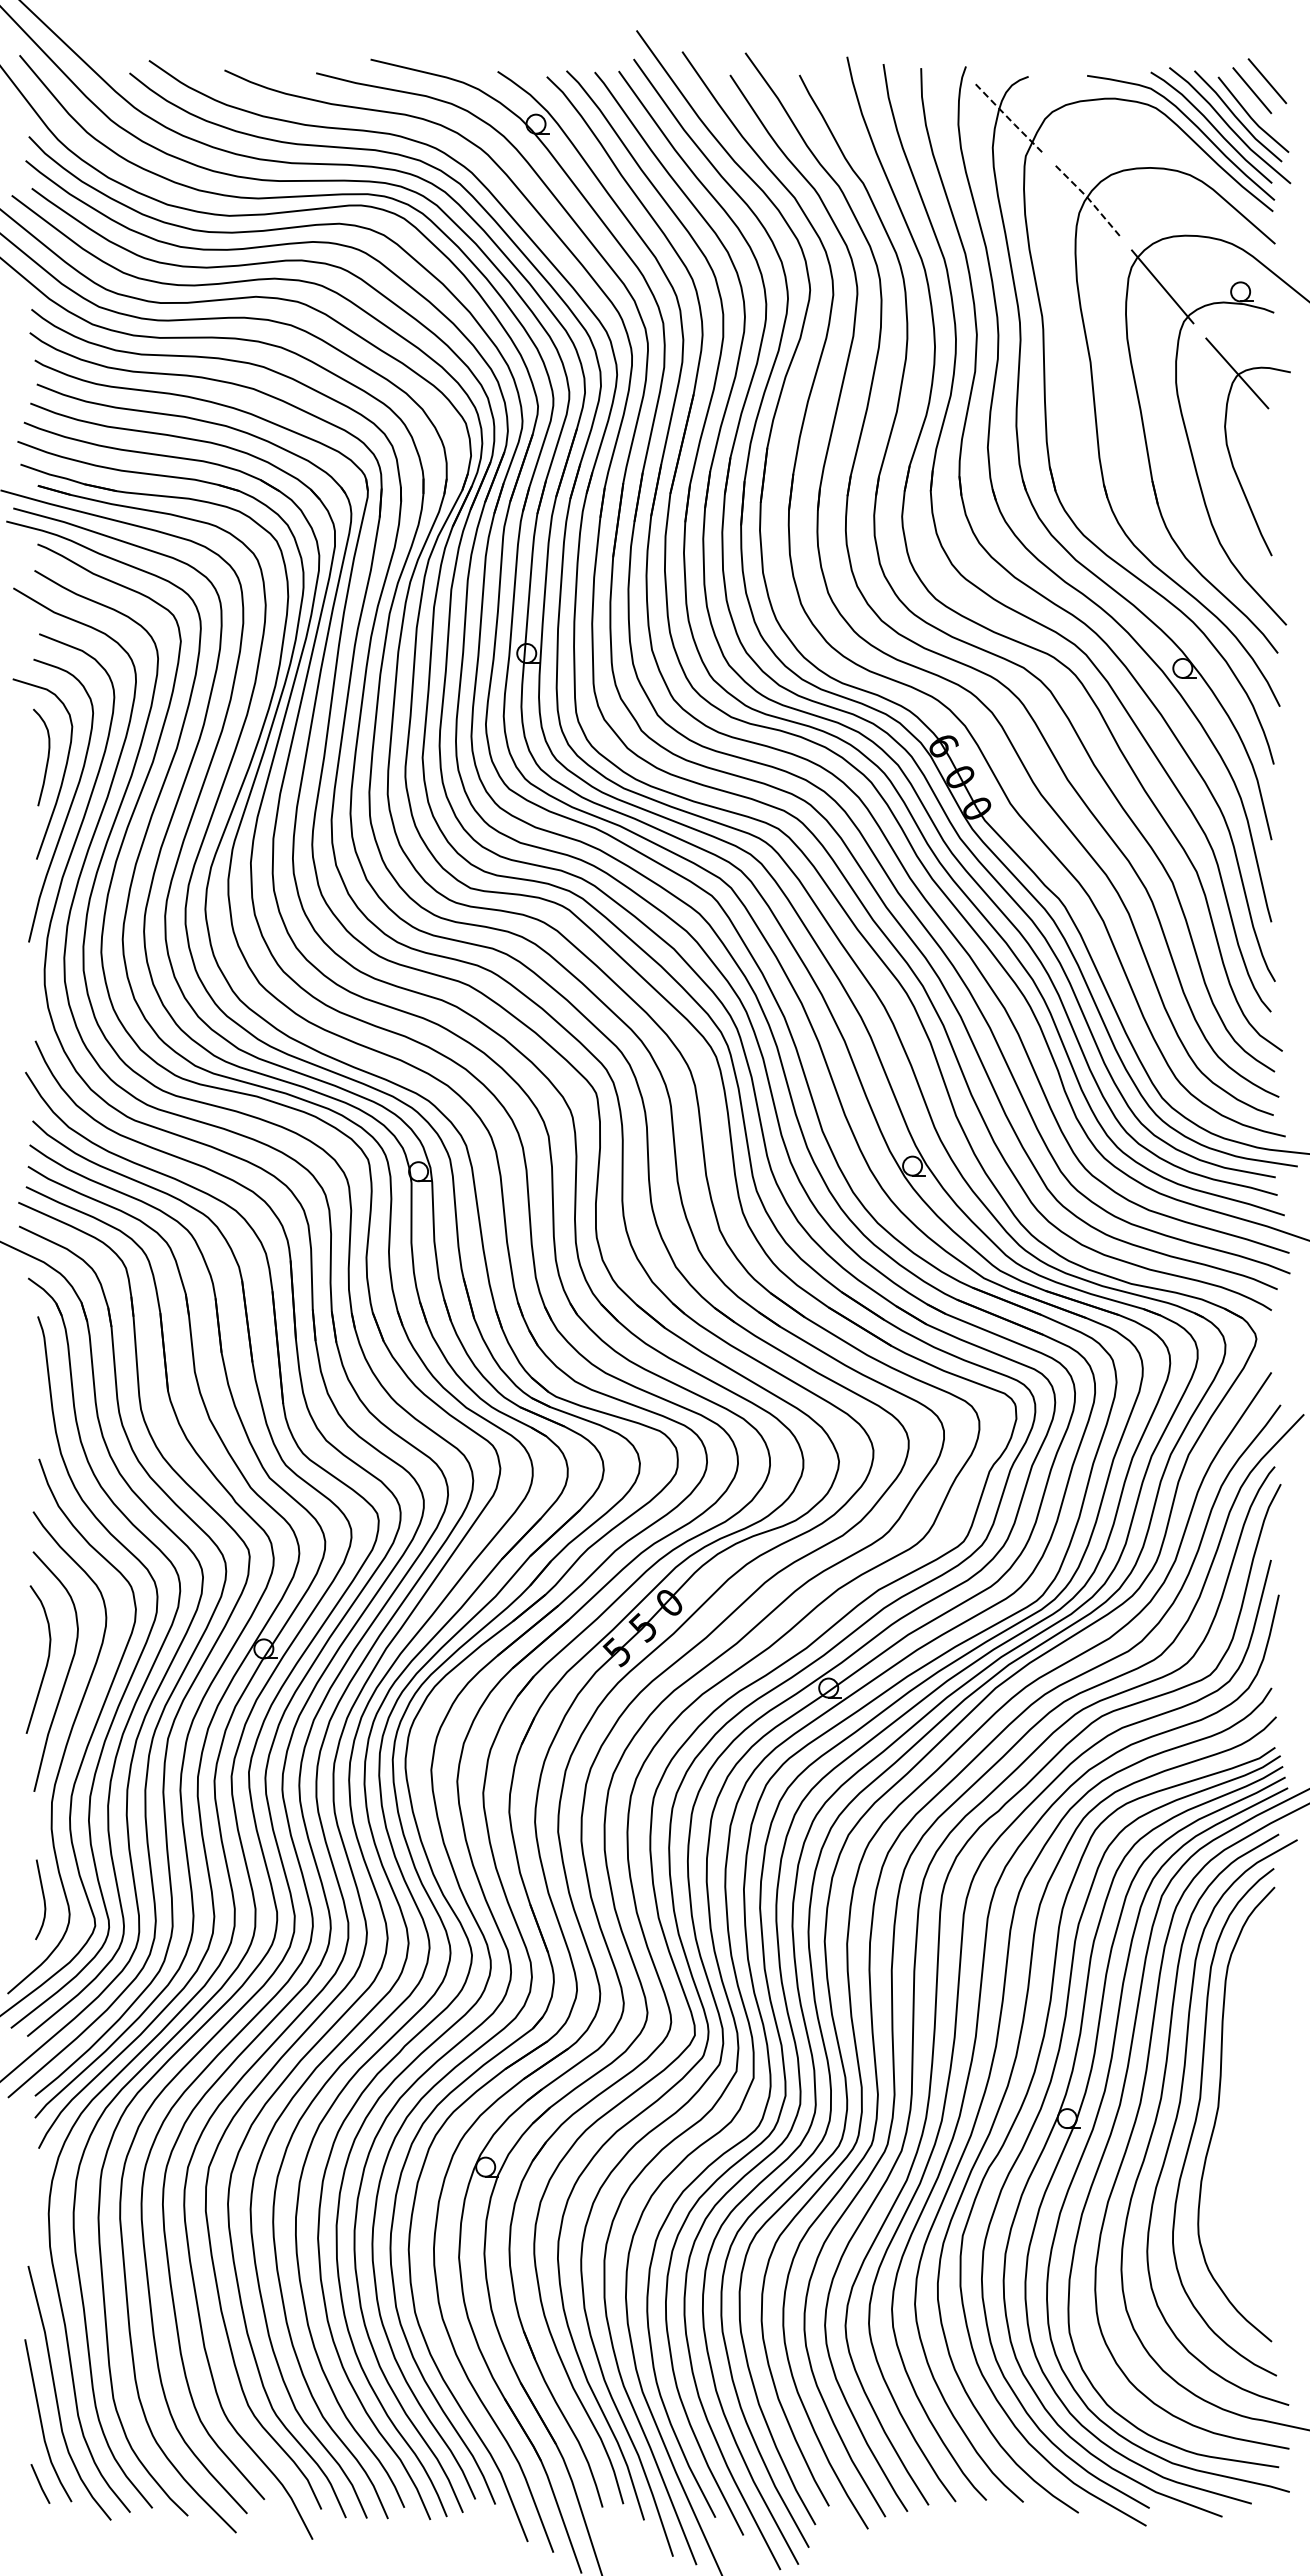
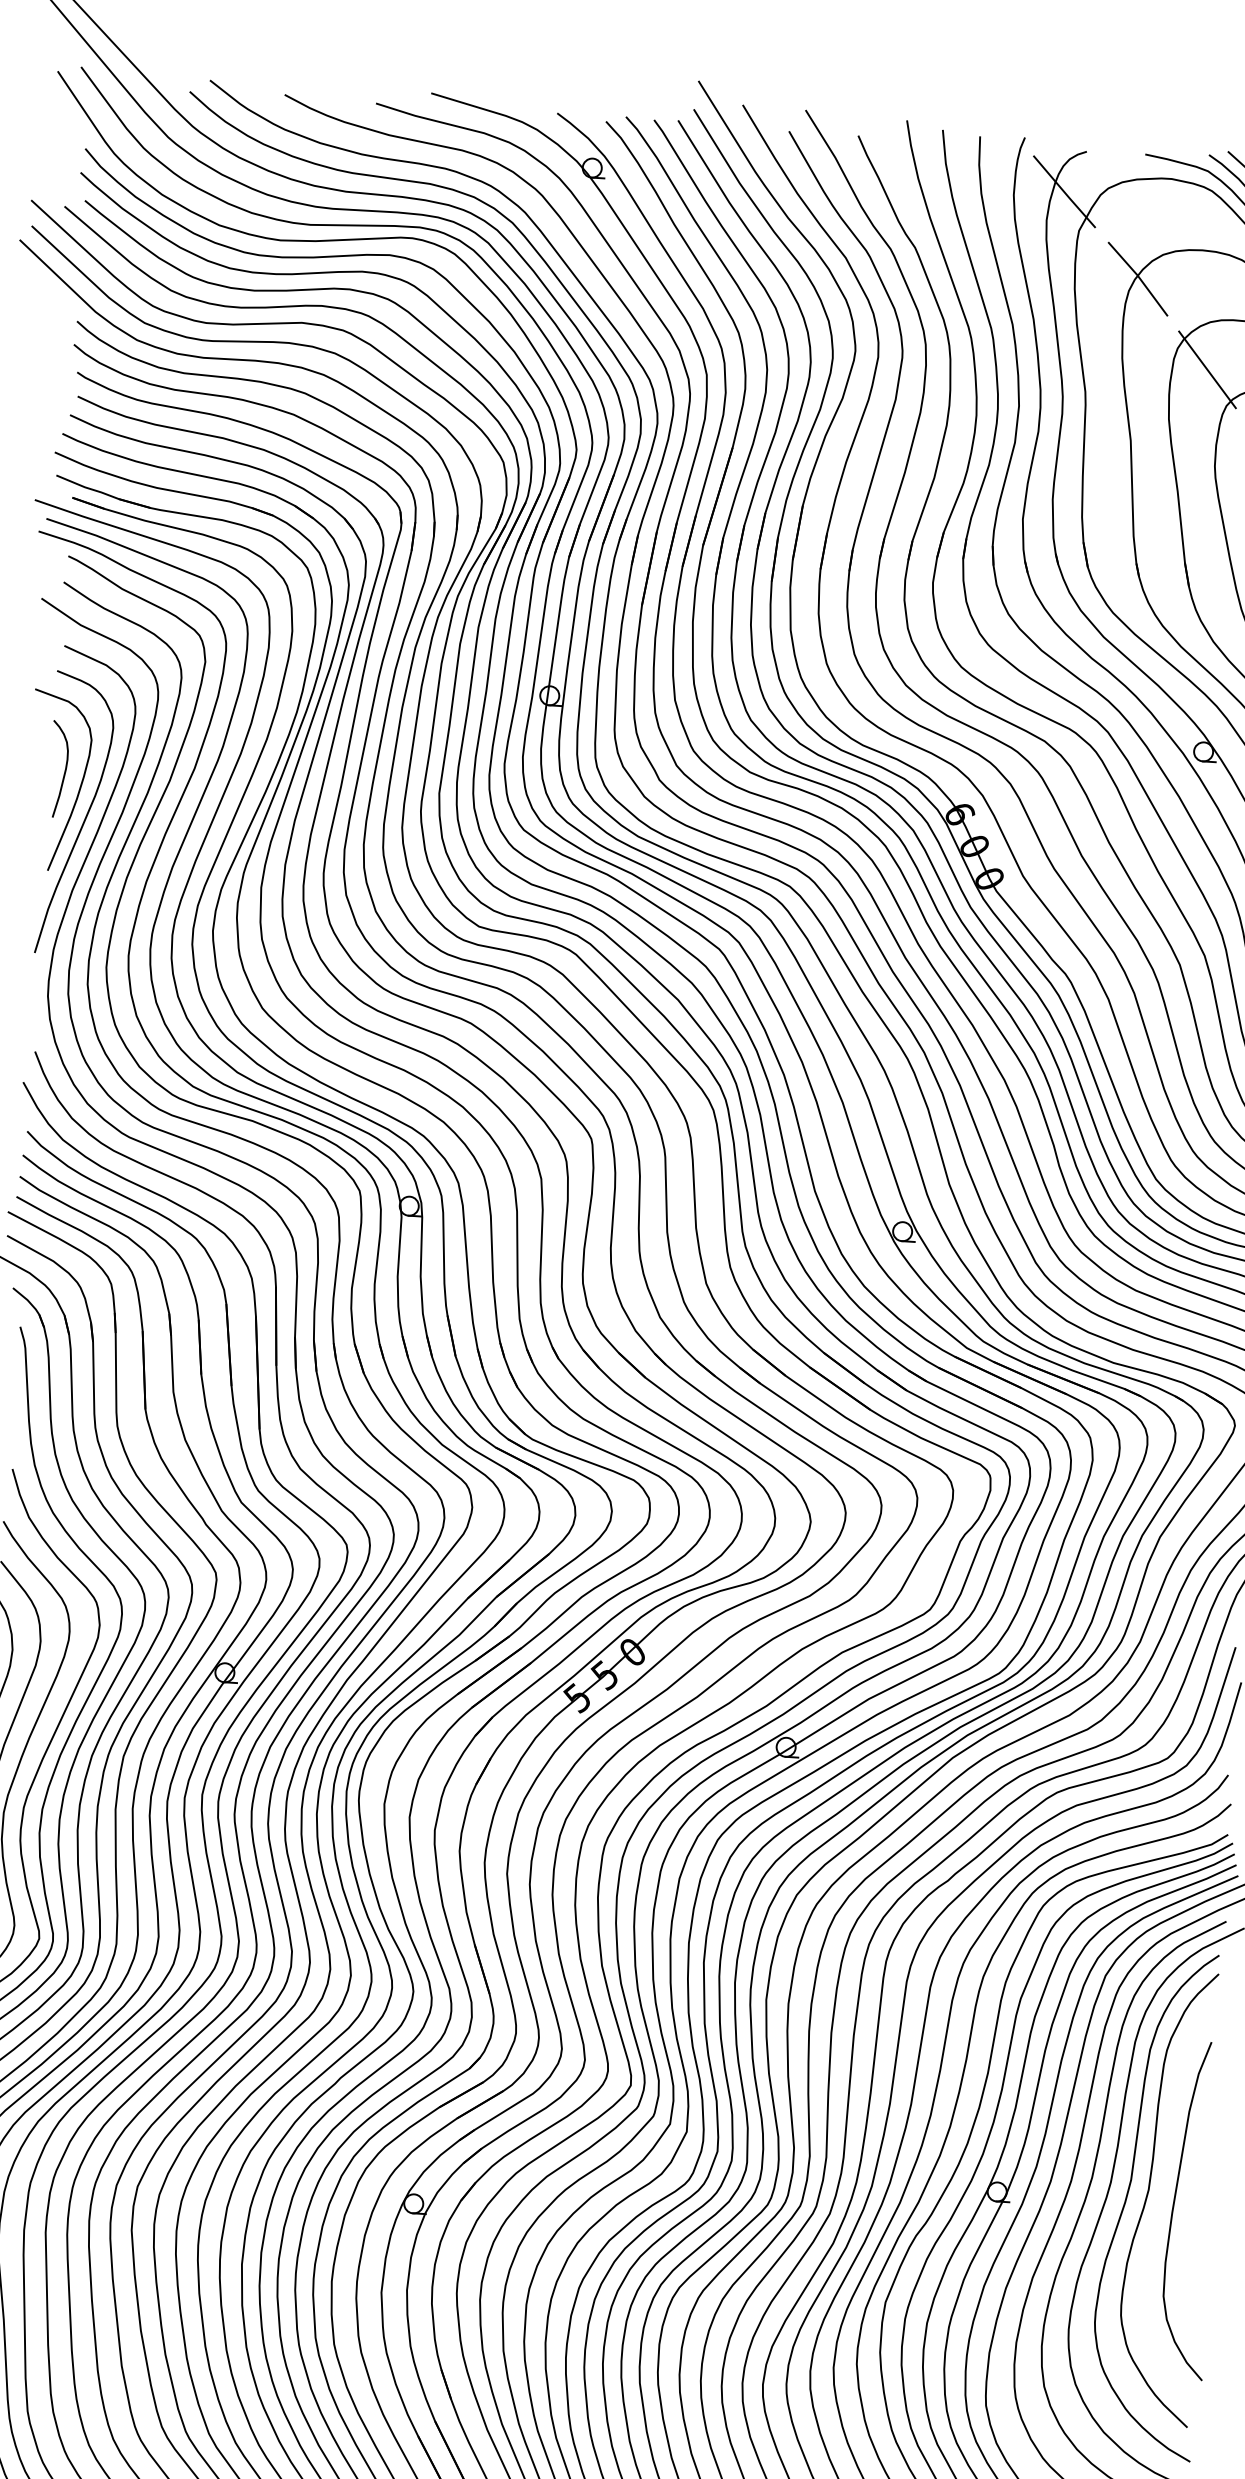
line: (1008, 118) -> (1064, 192), dashed -> solid
line: (1088, 198) -> (1138, 276), dashed -> solid
curve: (1245, 2119) -> (1175, 2204), added

